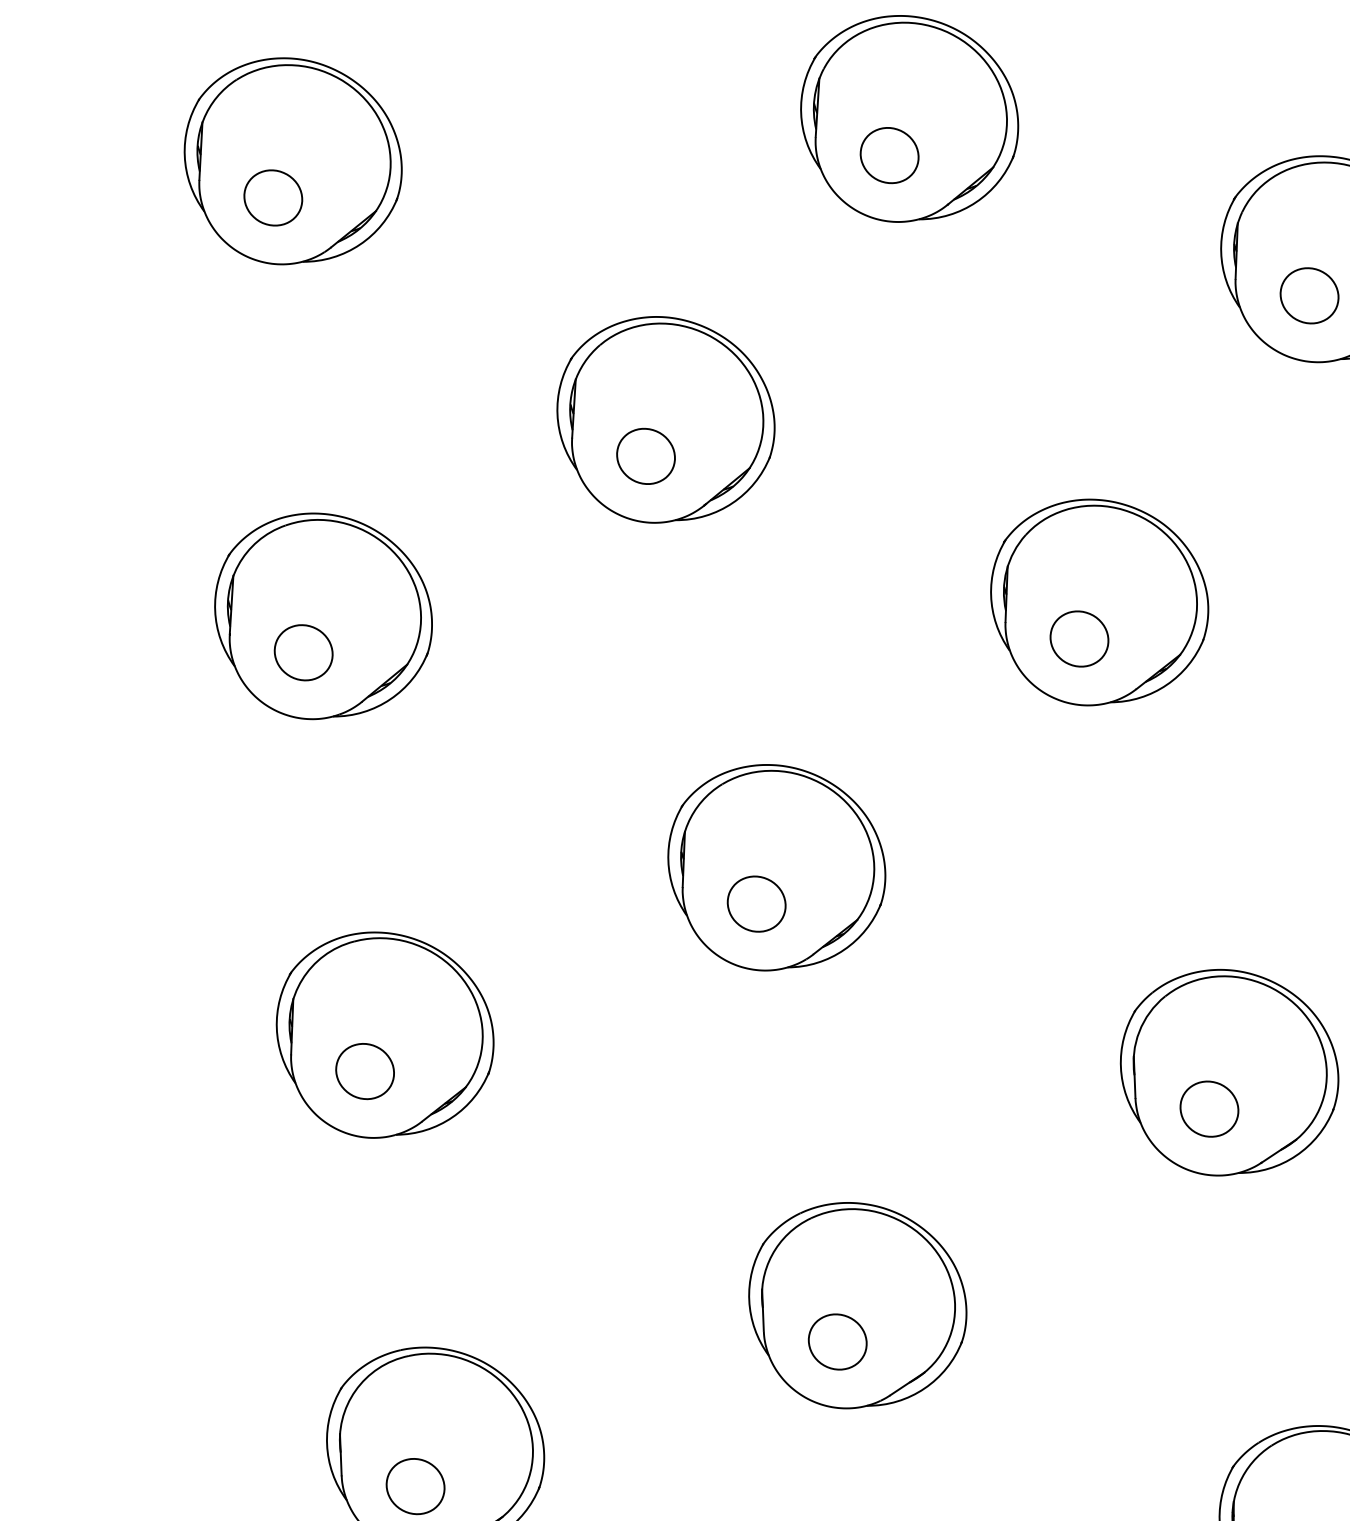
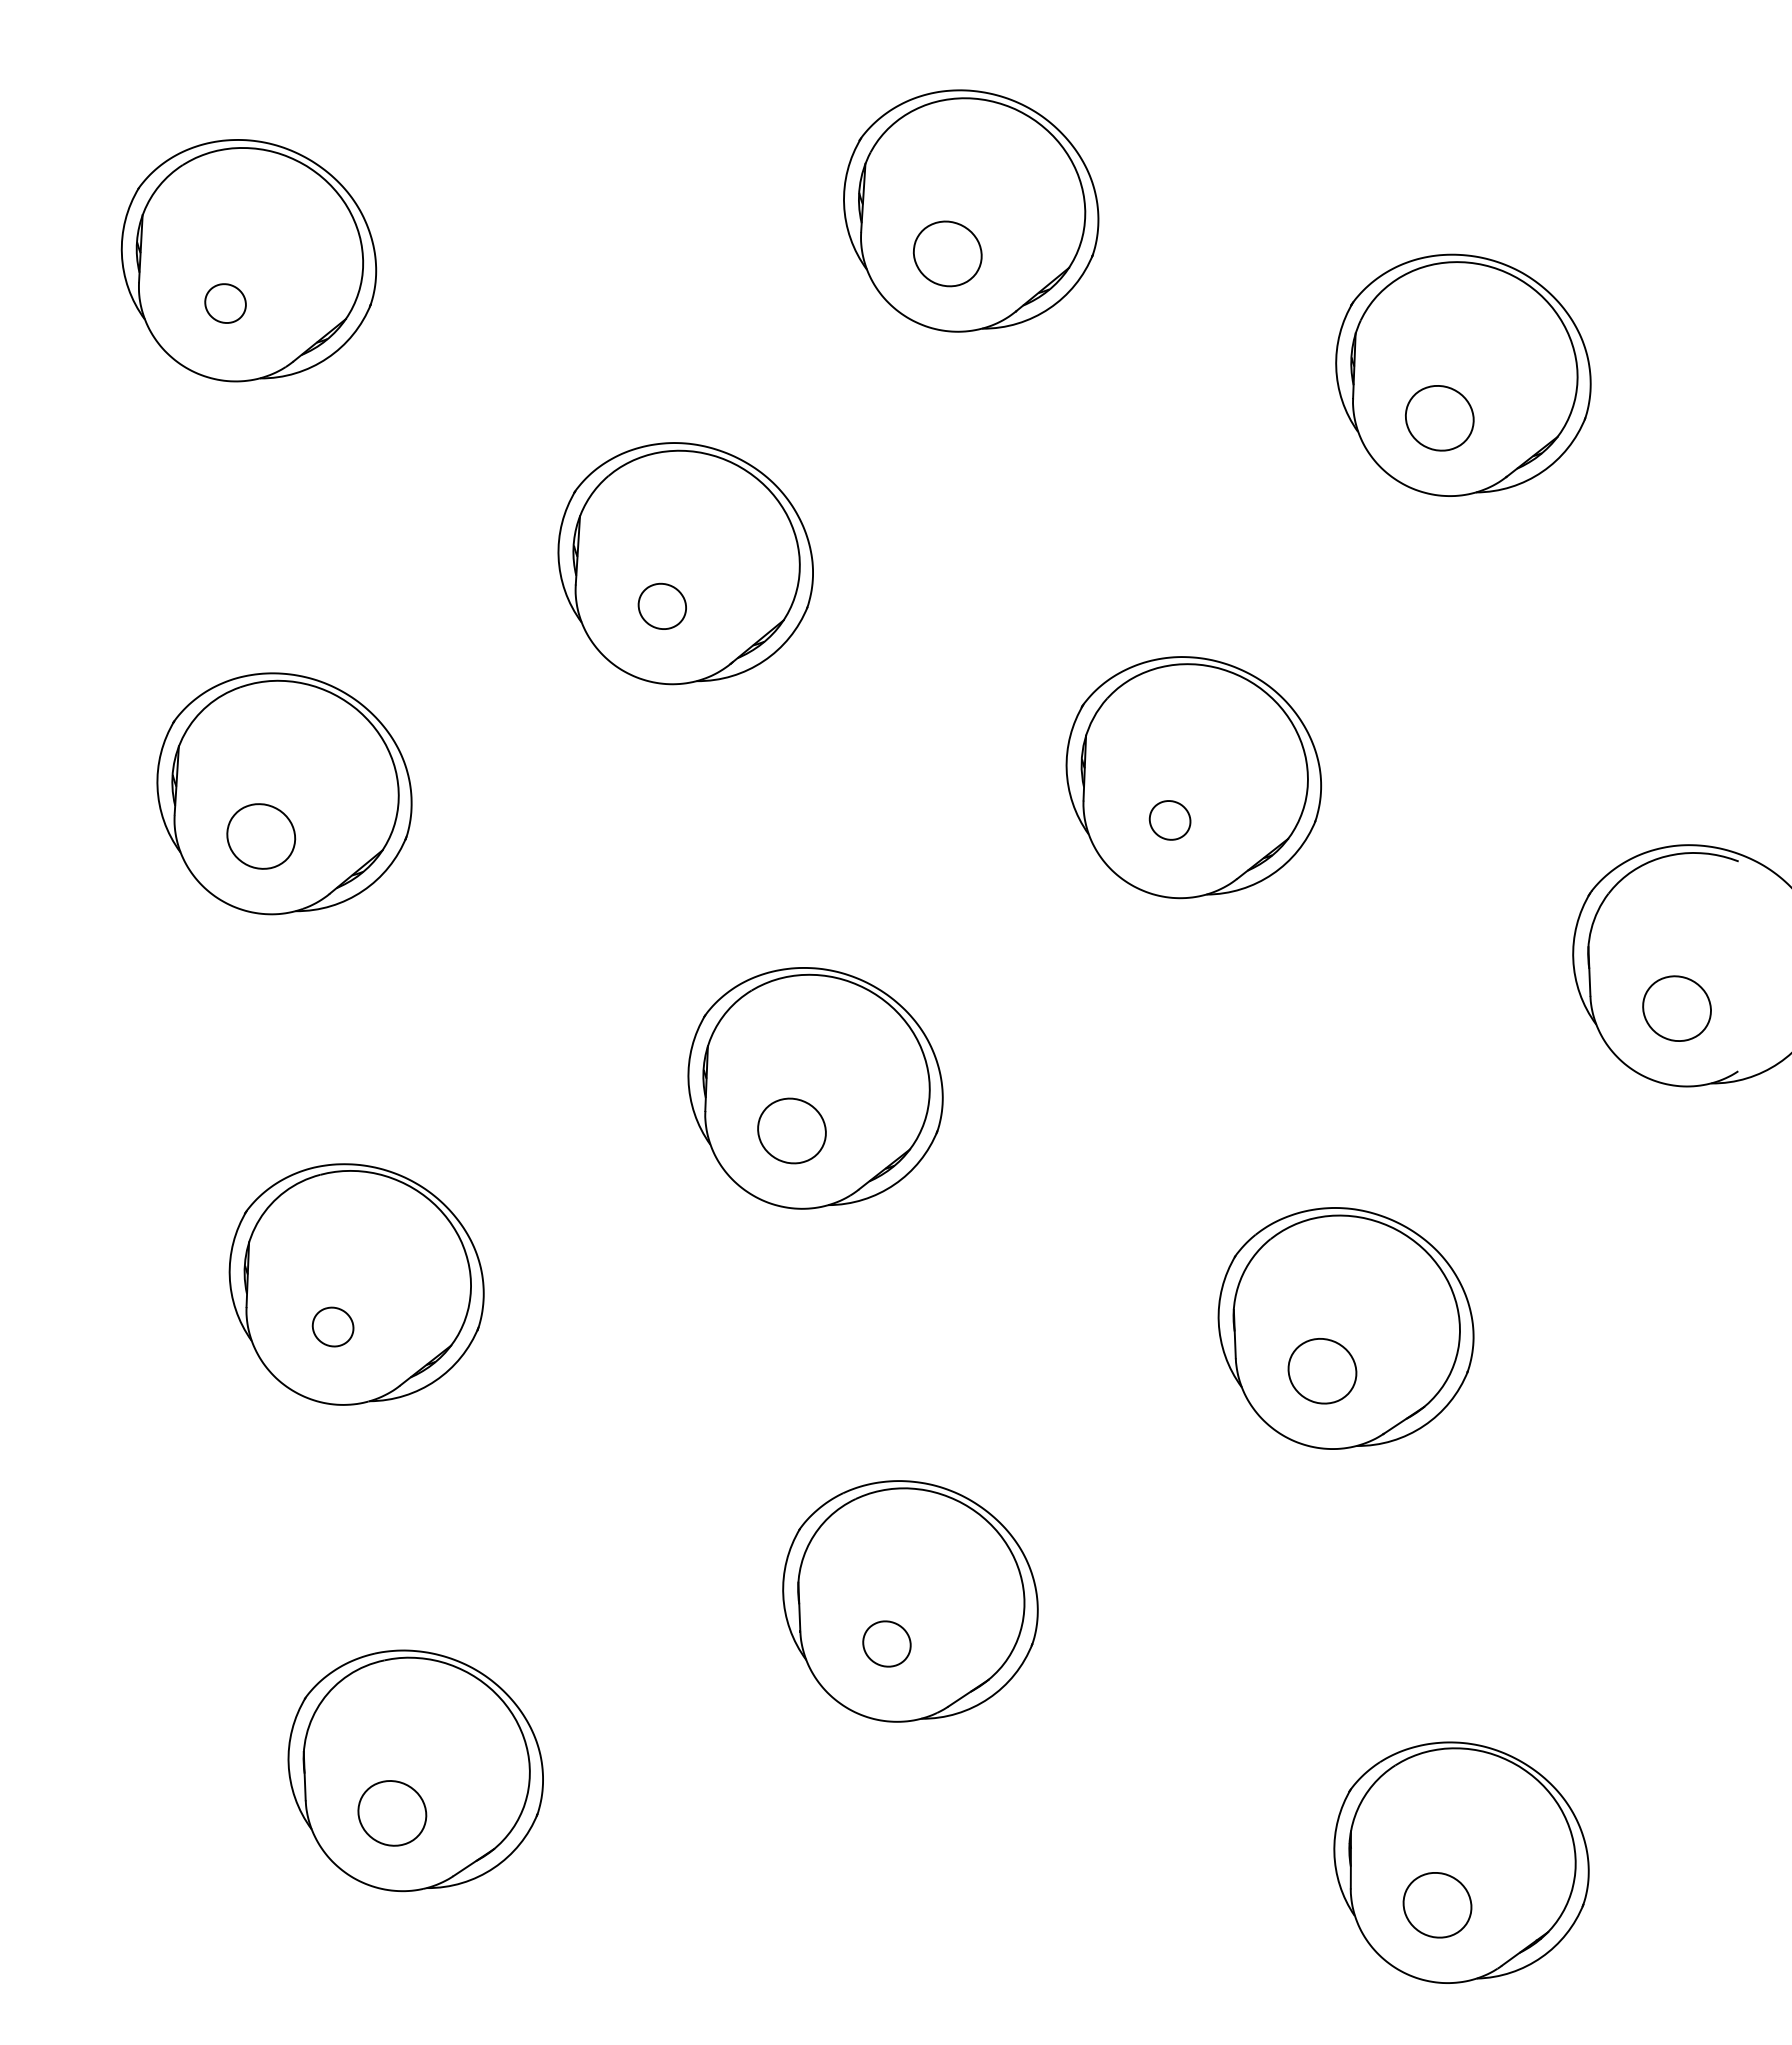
part: (273, 197) -> (225, 303), size x0.6
part: (646, 456) -> (662, 606), size x0.7
part: (1078, 639) -> (1169, 820), size x0.6
part: (364, 1070) -> (332, 1326), size x0.6
part: (837, 1341) -> (886, 1643), size x0.7

